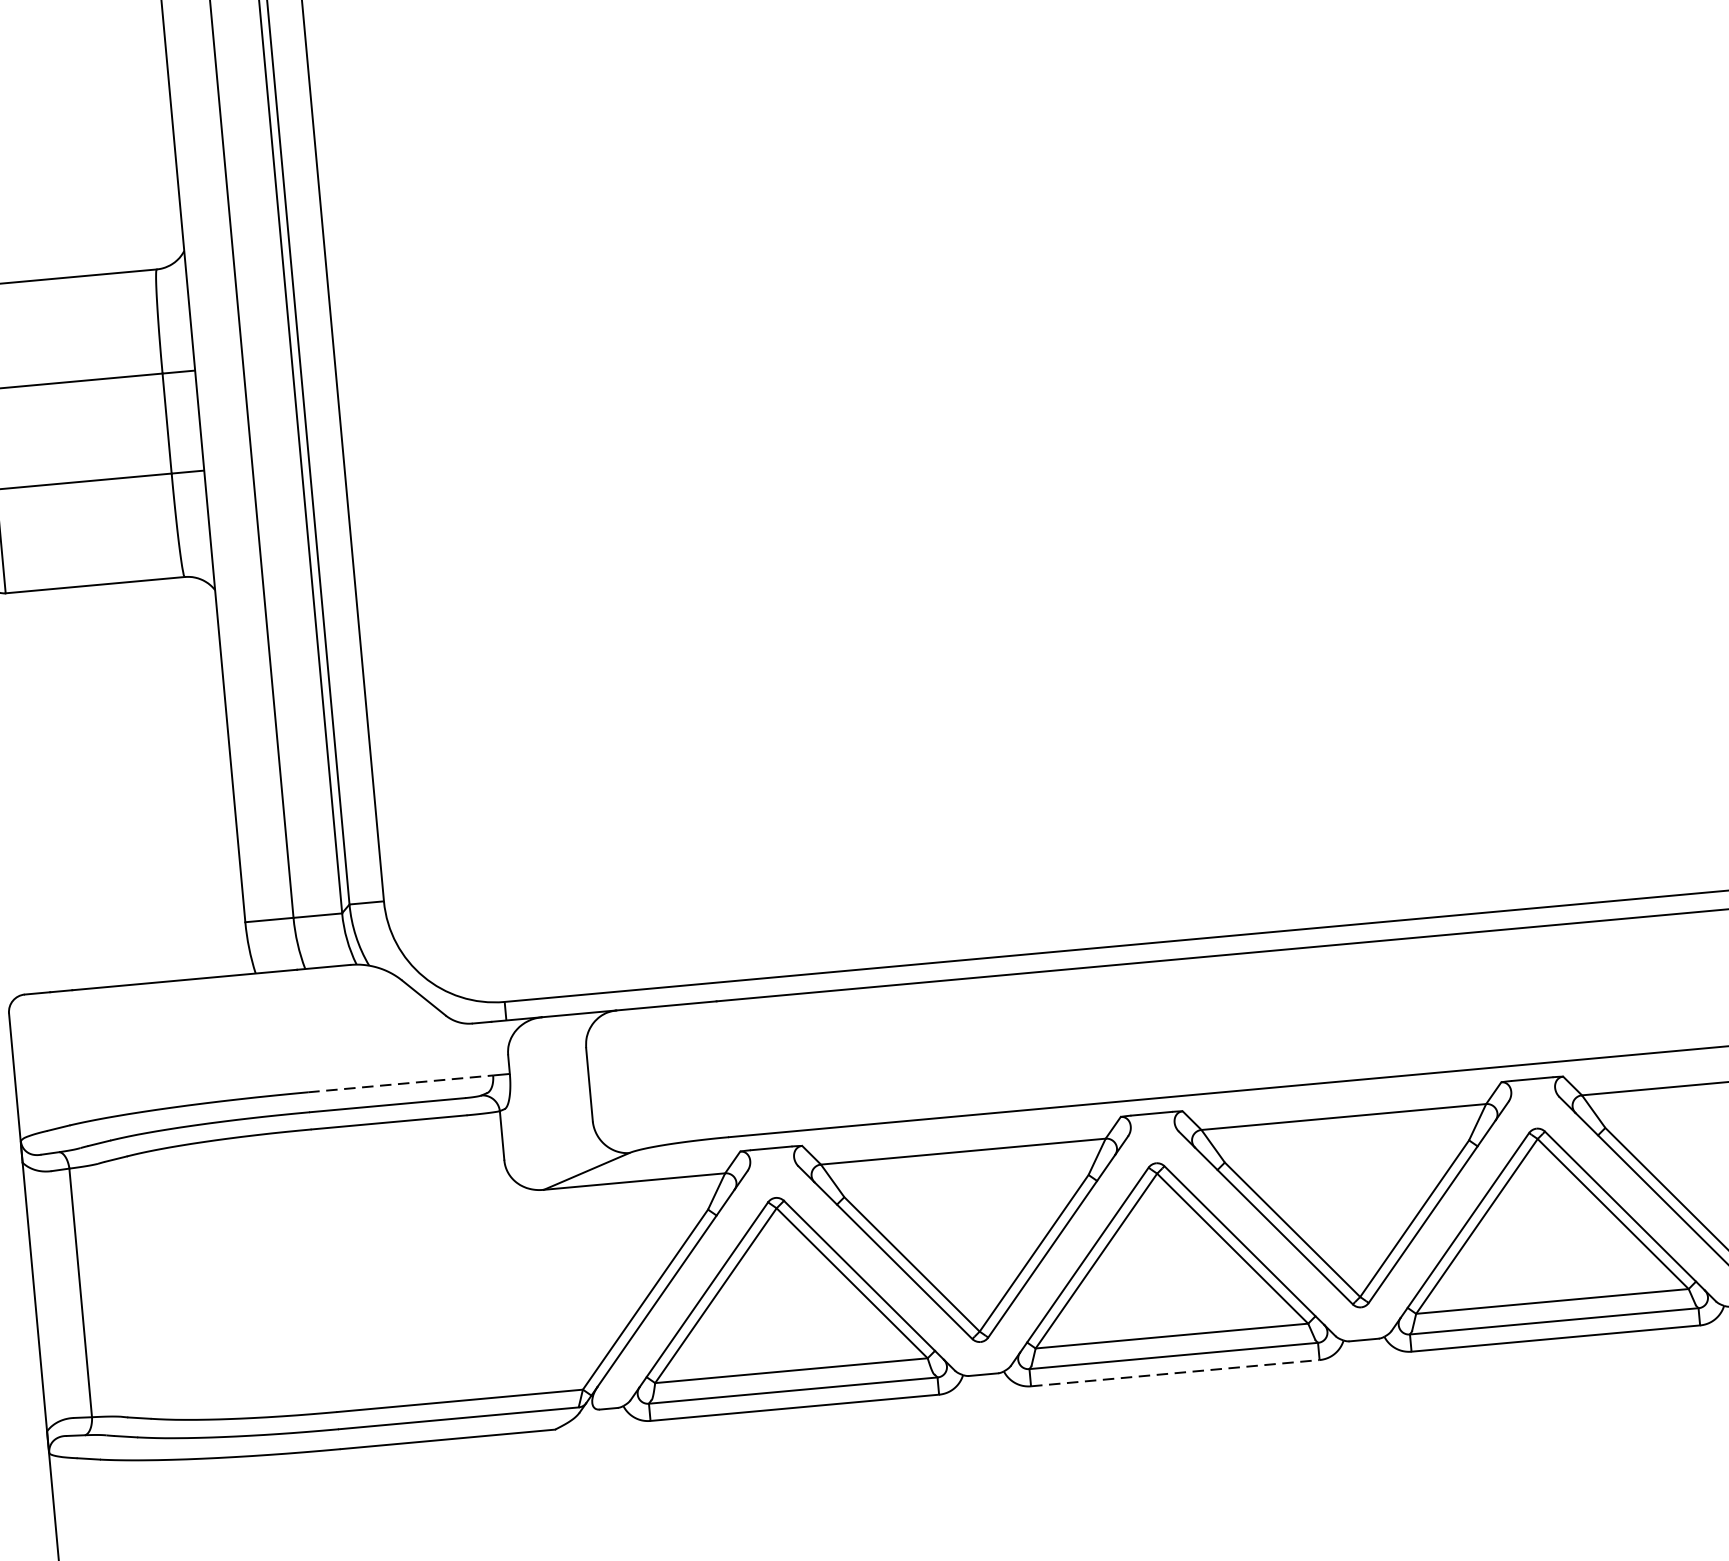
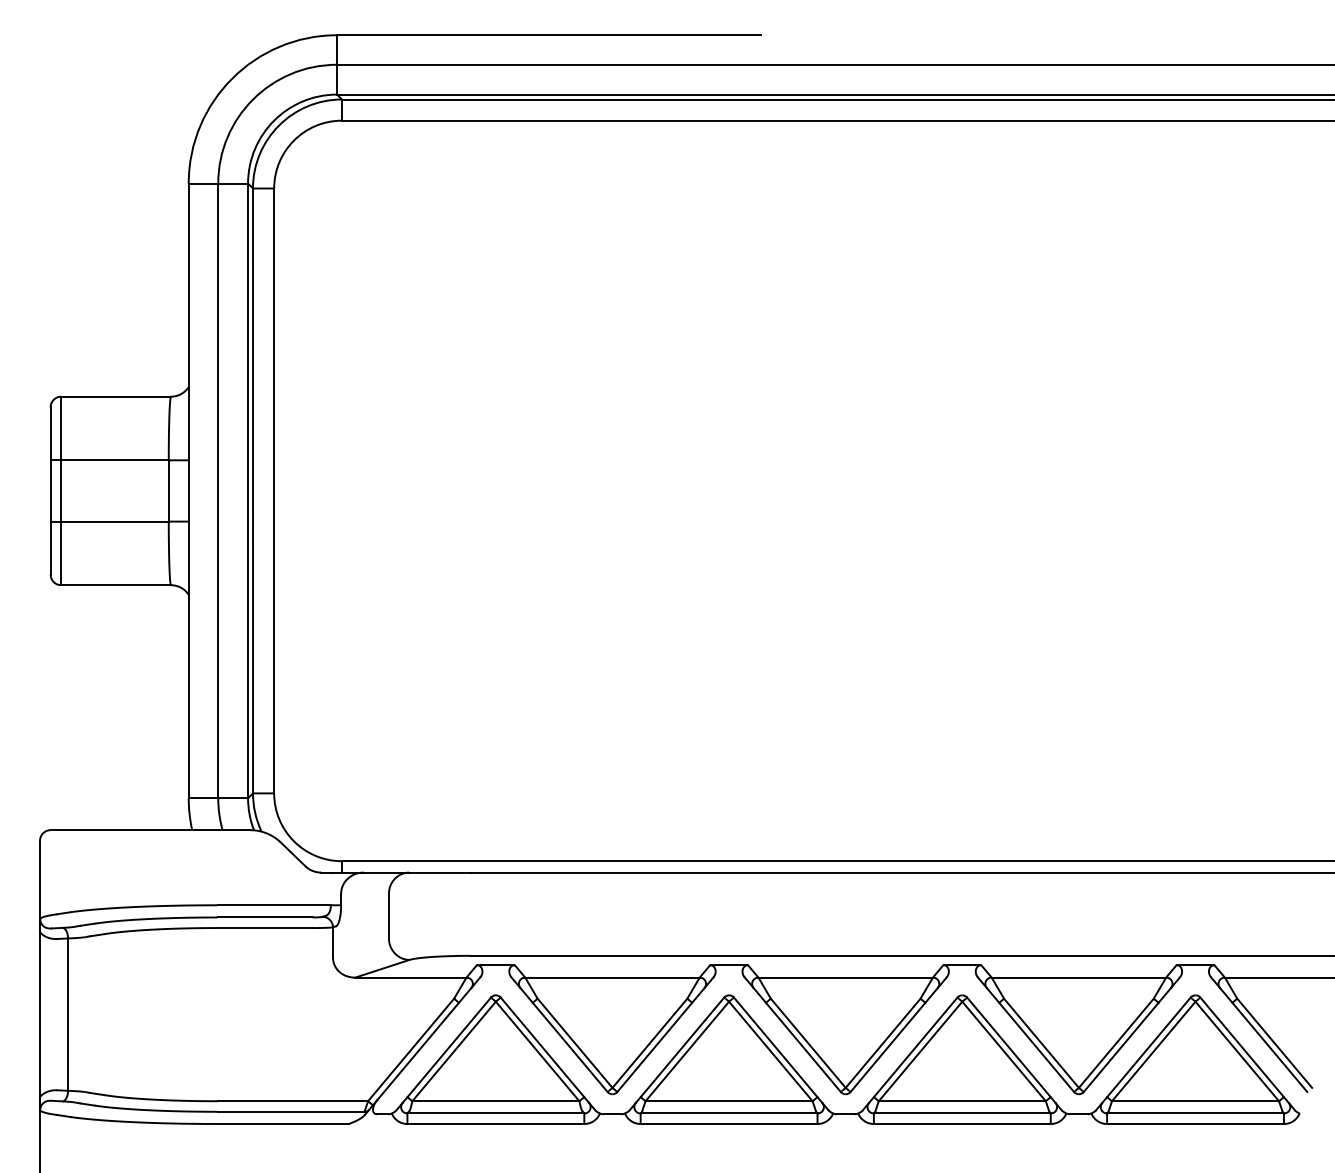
line: (401, 1084) -> (274, 905), dashed -> solid
line: (1175, 1372) -> (729, 1123), dashed -> solid

